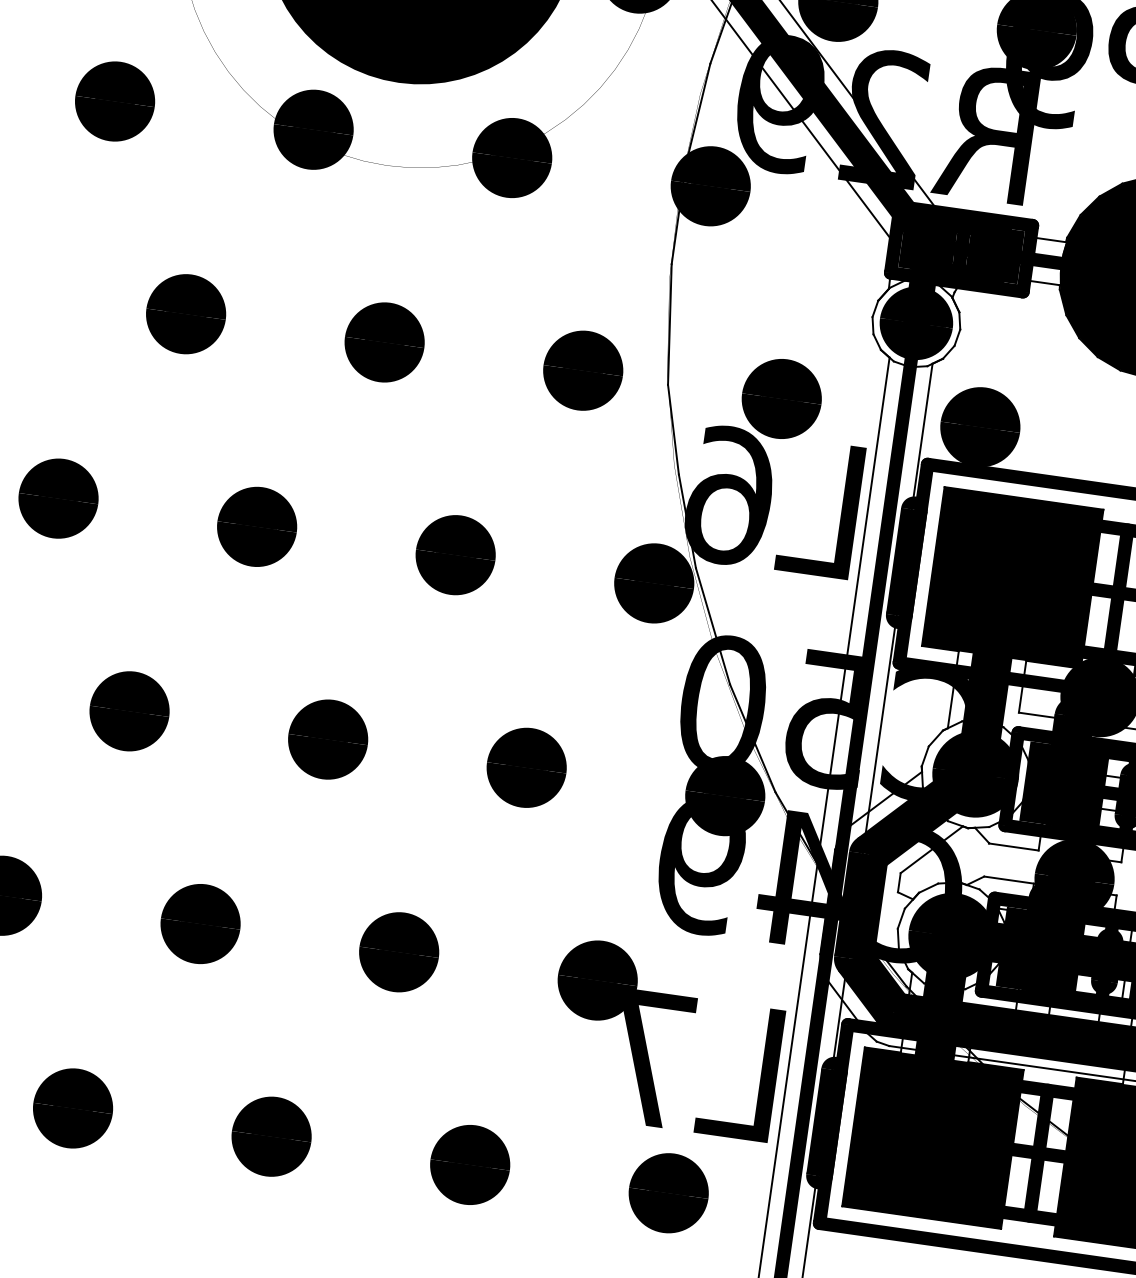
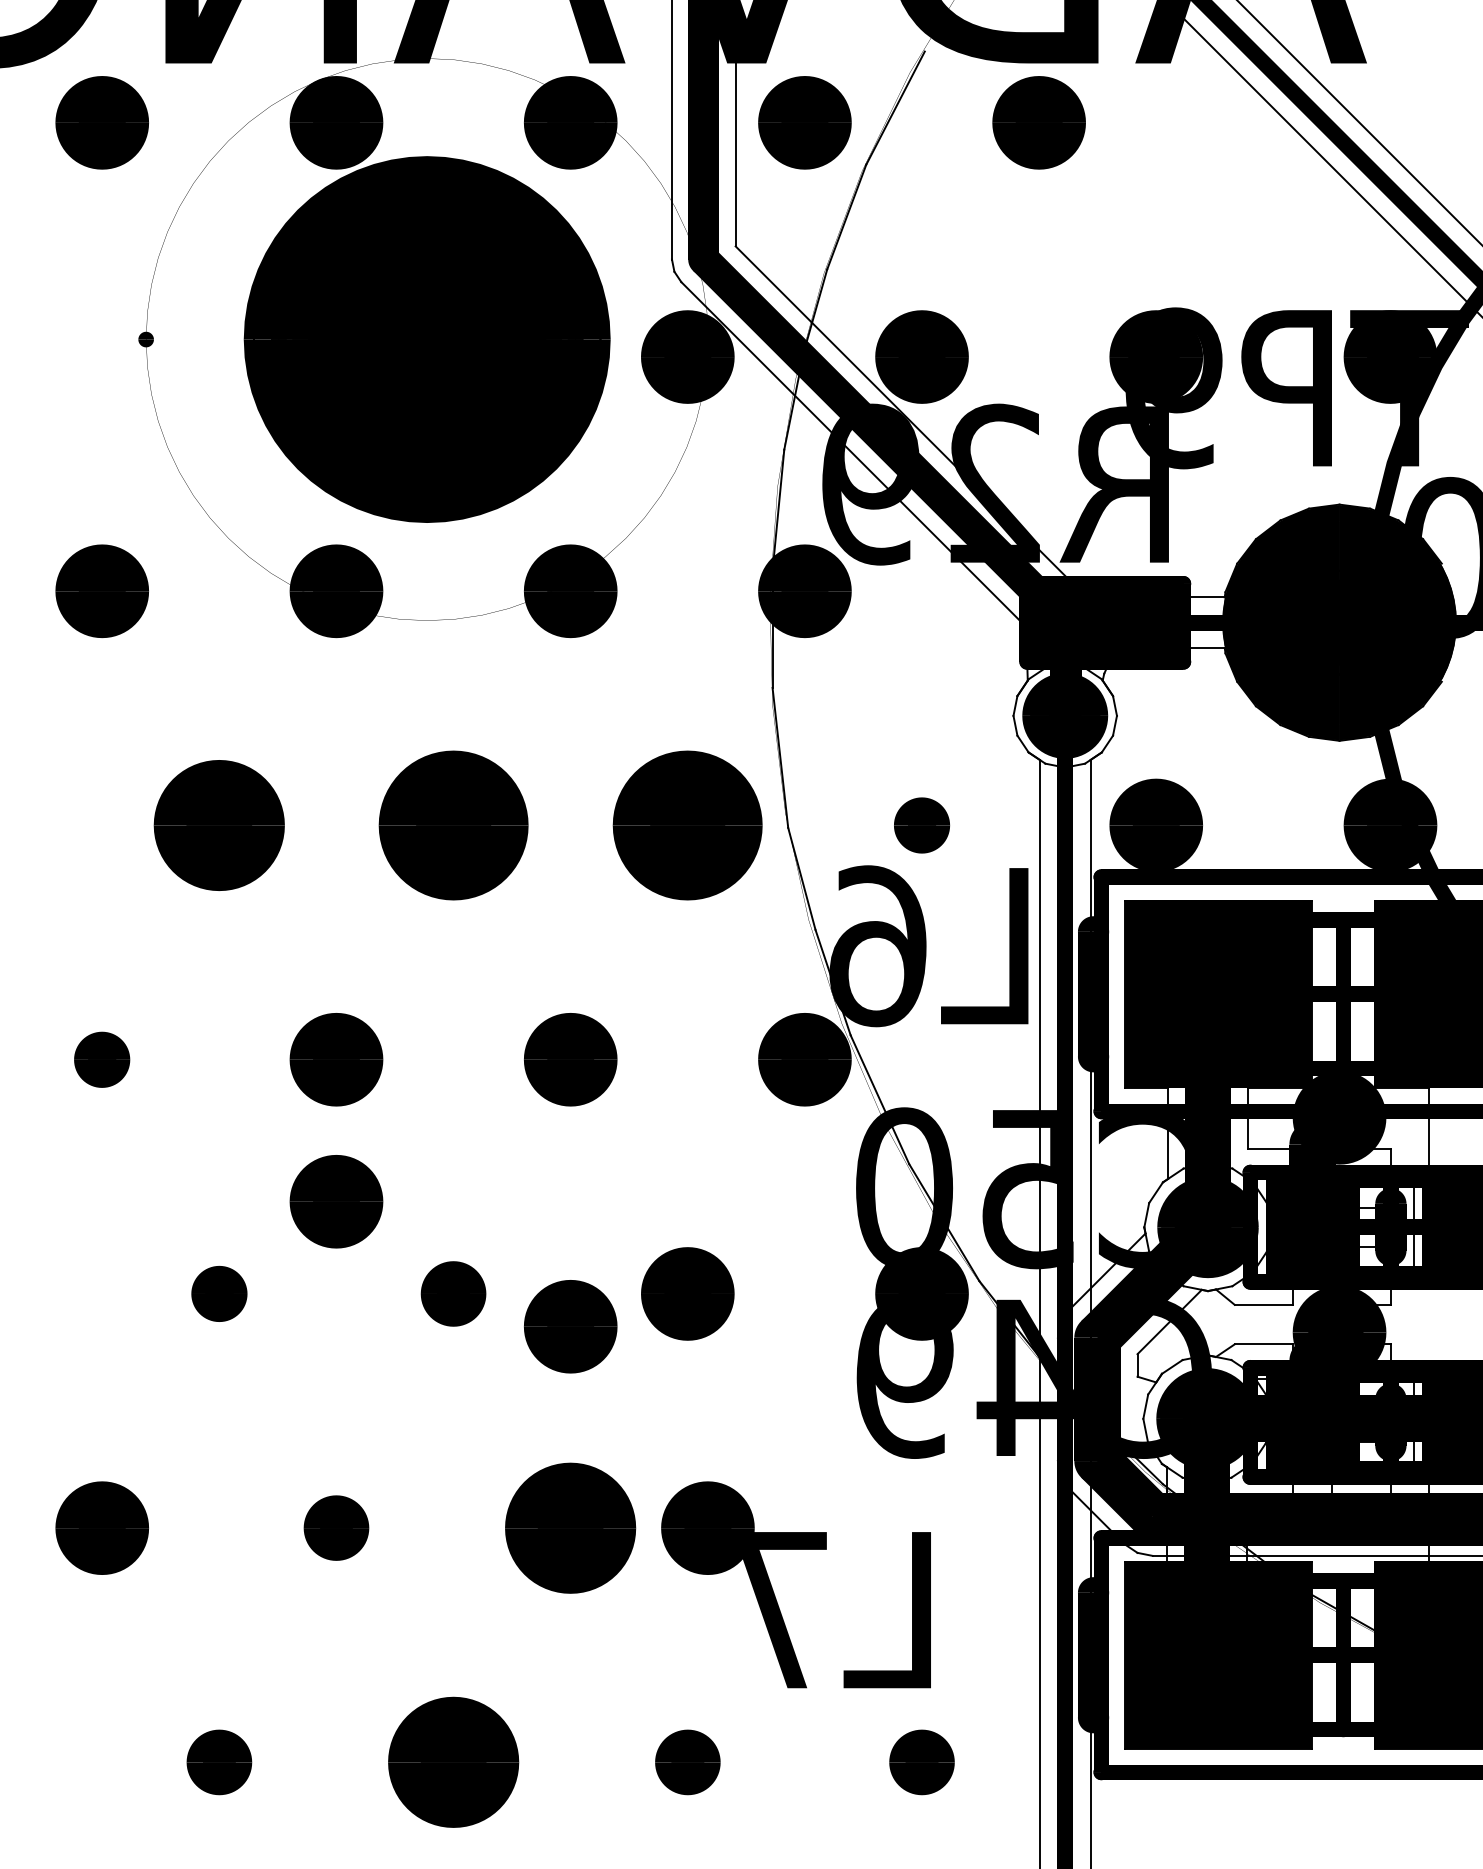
part: (186, 314) -> (219, 825), size x1.4
part: (384, 342) -> (453, 825), size x1.6
part: (582, 370) -> (687, 825), size x1.6
part: (781, 398) -> (921, 825), size x0.6
part: (57, 498) -> (101, 1059), size x0.6
part: (240, 647) -> (336, 1201), added
part: (129, 710) -> (219, 1293), size x0.6
part: (328, 739) -> (453, 1293), size x0.7
part: (423, 781) -> (570, 1326), added
part: (200, 923) -> (336, 1527), size x0.7
part: (399, 951) -> (570, 1527), size x1.4
text: (665, 1038) -> (795, 1584), moved
part: (73, 1108) -> (219, 1762), size x0.7
part: (271, 1136) -> (453, 1762), size x1.4
part: (469, 1165) -> (687, 1762), size x0.7
part: (668, 1193) -> (921, 1762), size x0.7

